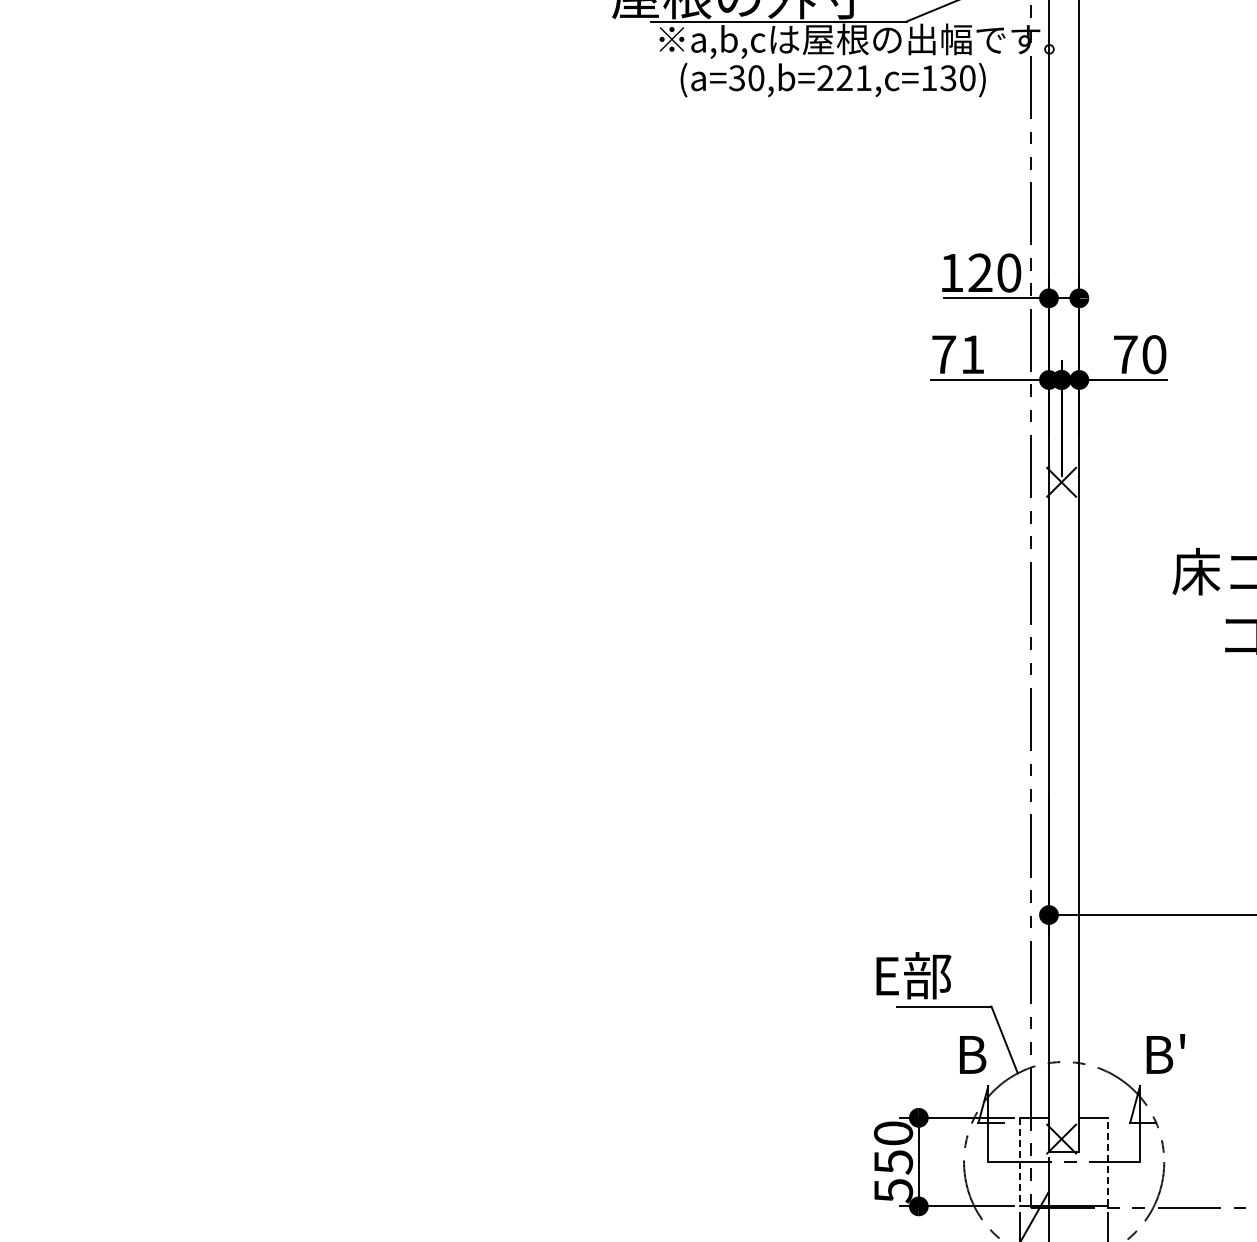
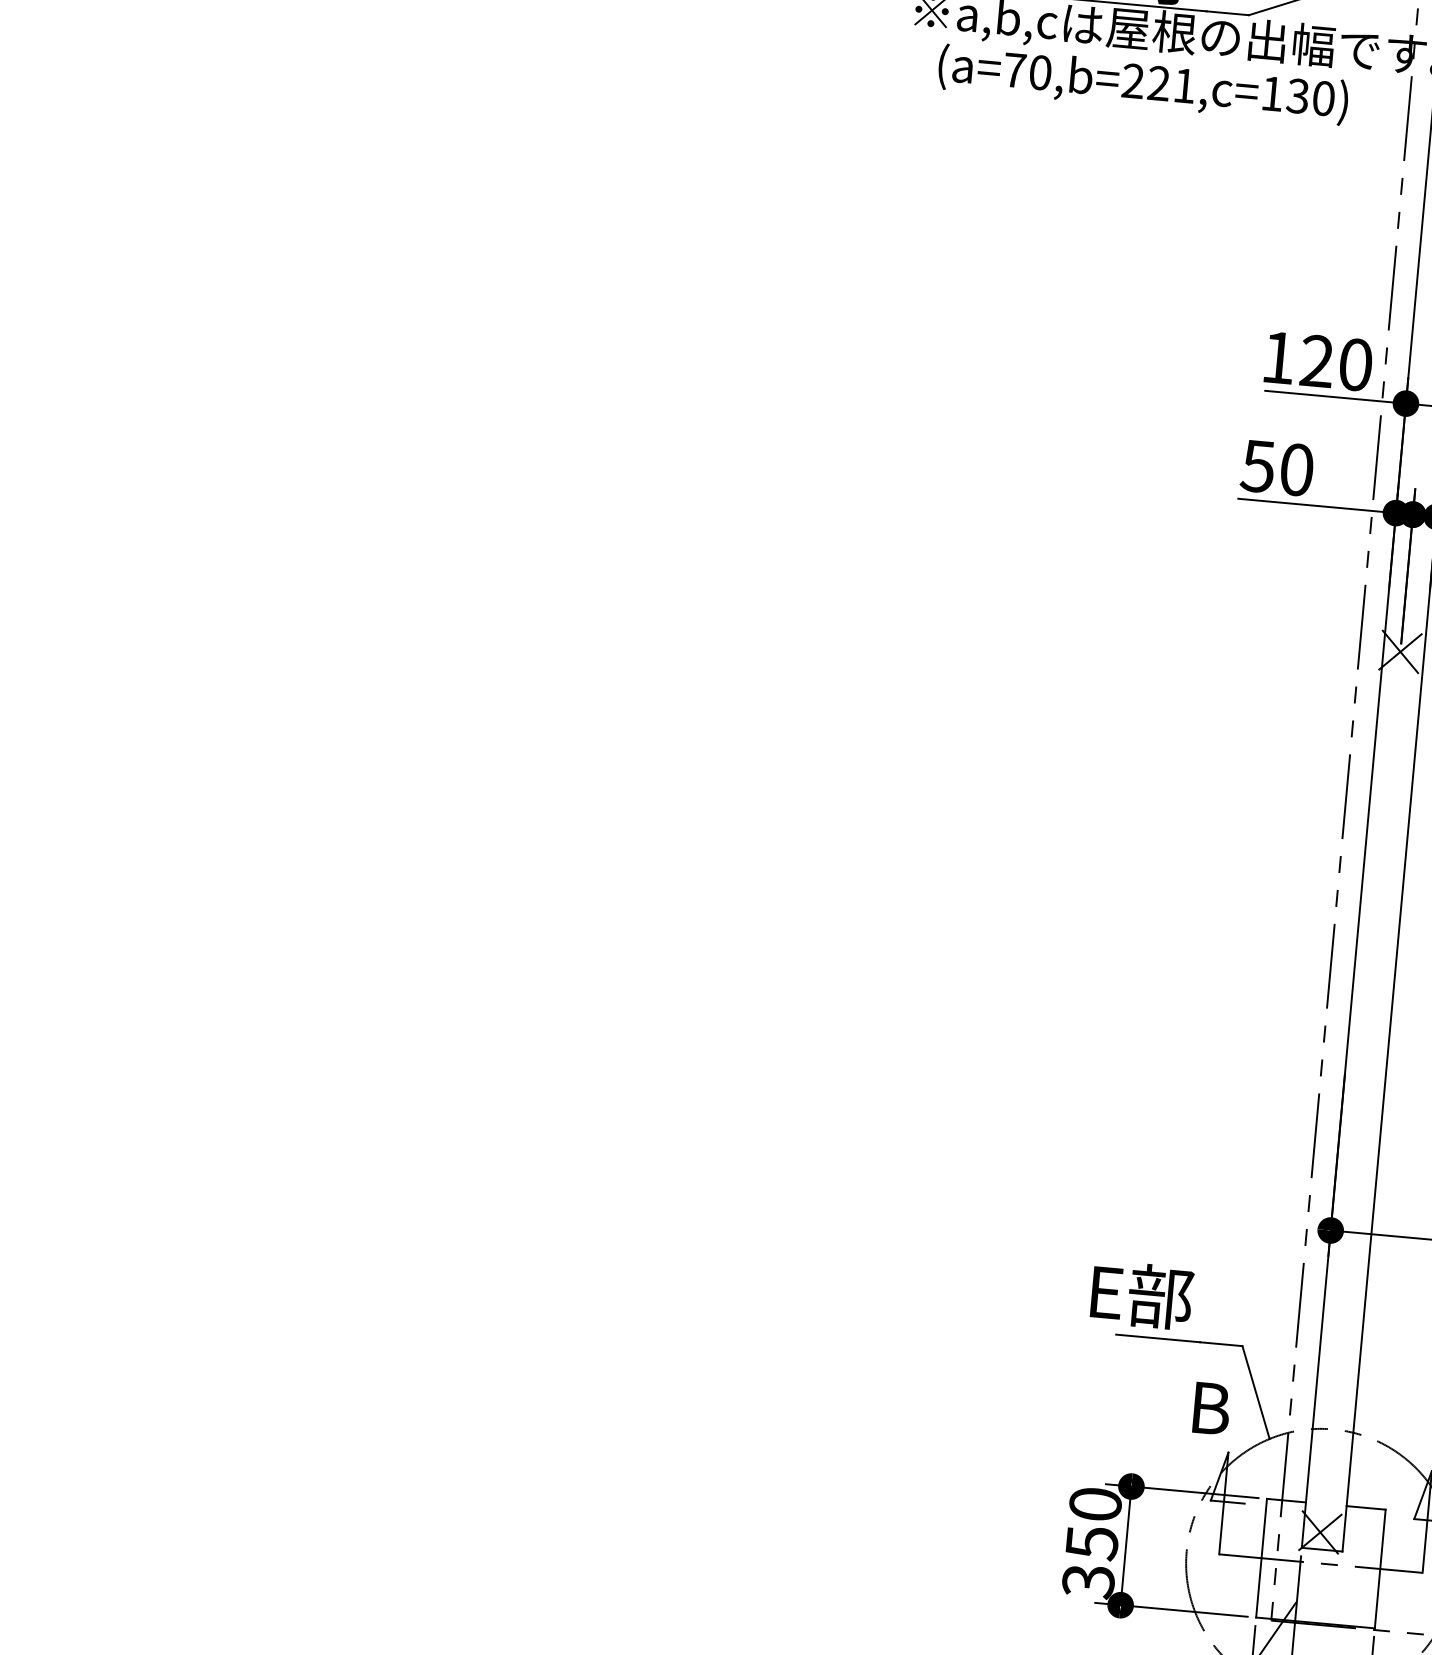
text: (737, 78) -> (1015, 70), (a=30,b=221,c=130) -> (a=70,b=221,c=130)
text: (957, 354) -> (1276, 467), 71 -> 50
line: (1108, 1161) -> (1380, 1568), dashed -> solid
line: (1019, 1162) -> (1260, 1558), dashed -> solid
text: (893, 1191) -> (1088, 1582), 550 -> 350

